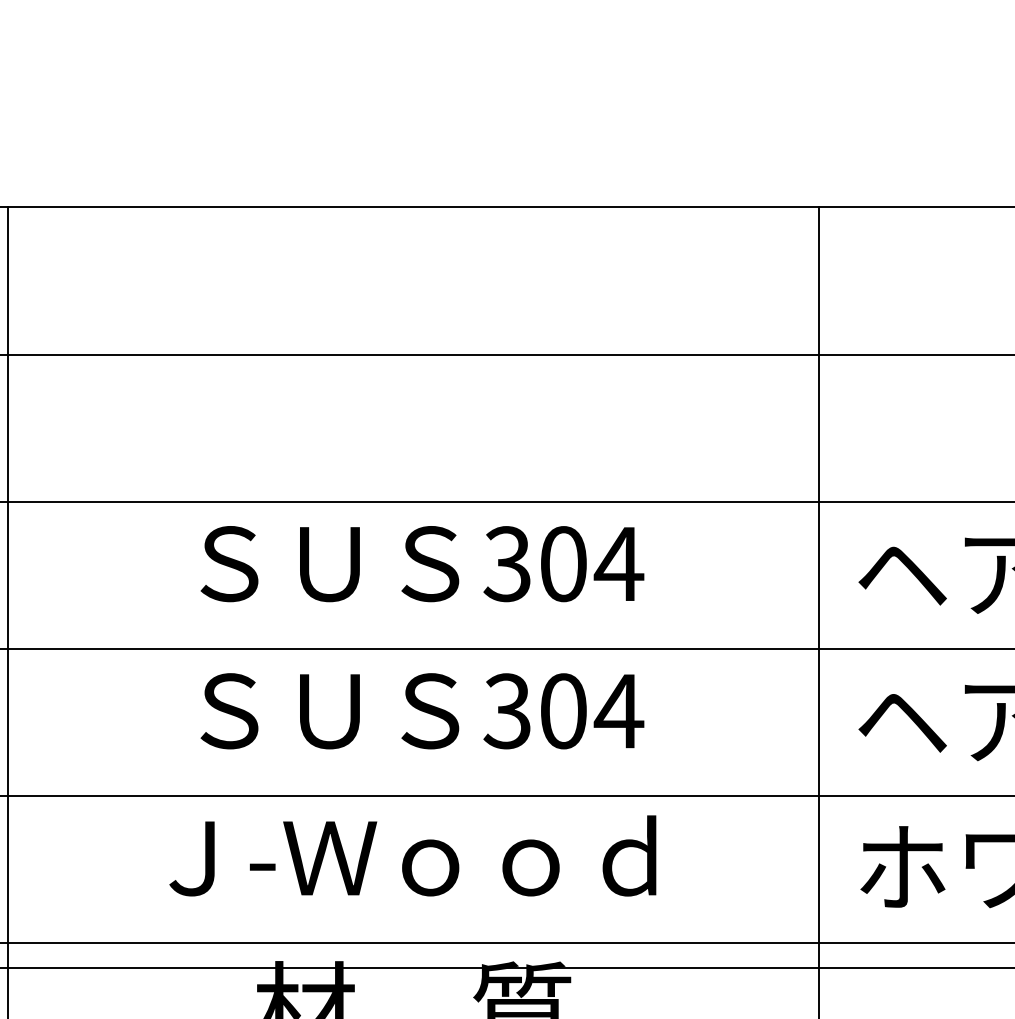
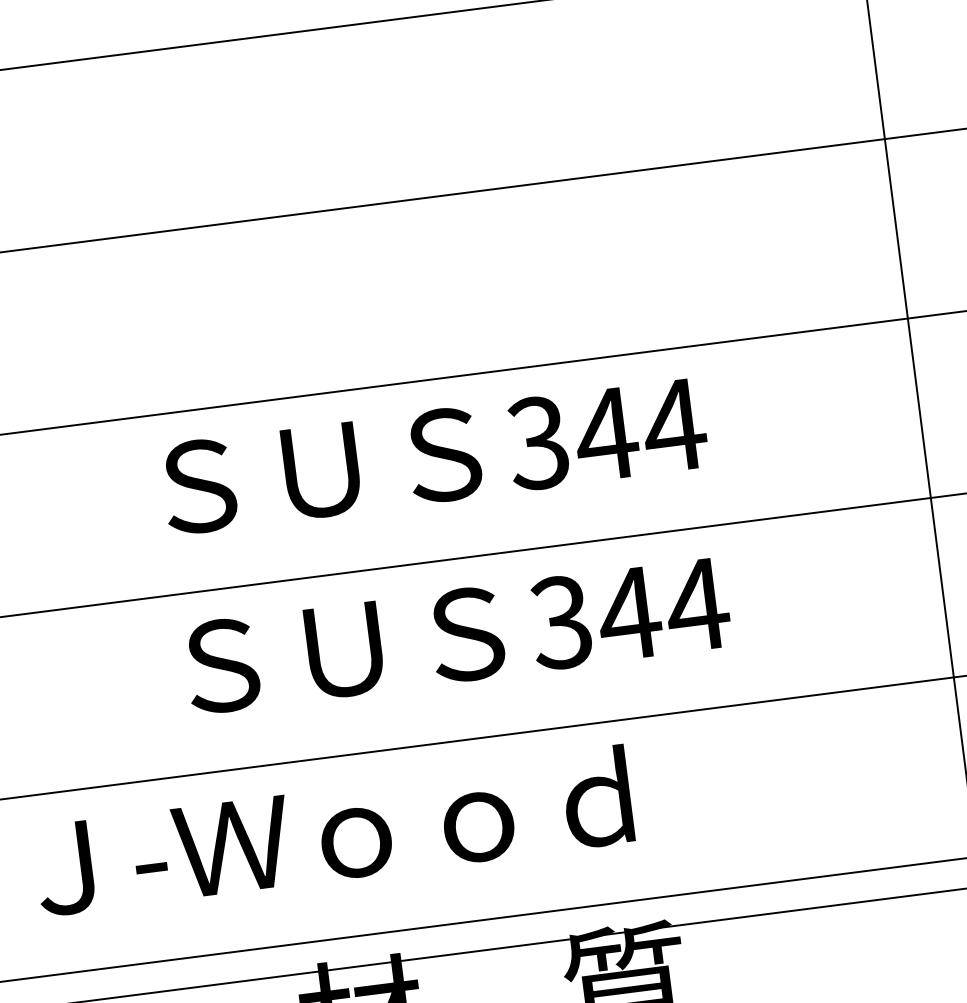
text: (563, 564) -> (606, 434), 304 -> 344
text: (563, 711) -> (629, 614), 304 -> 344
text: (412, 855) -> (332, 830), moved

